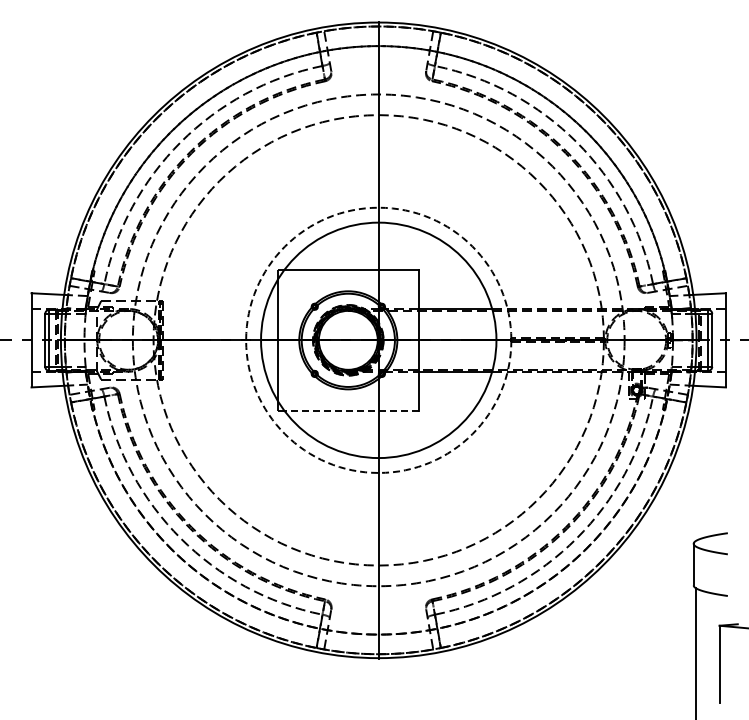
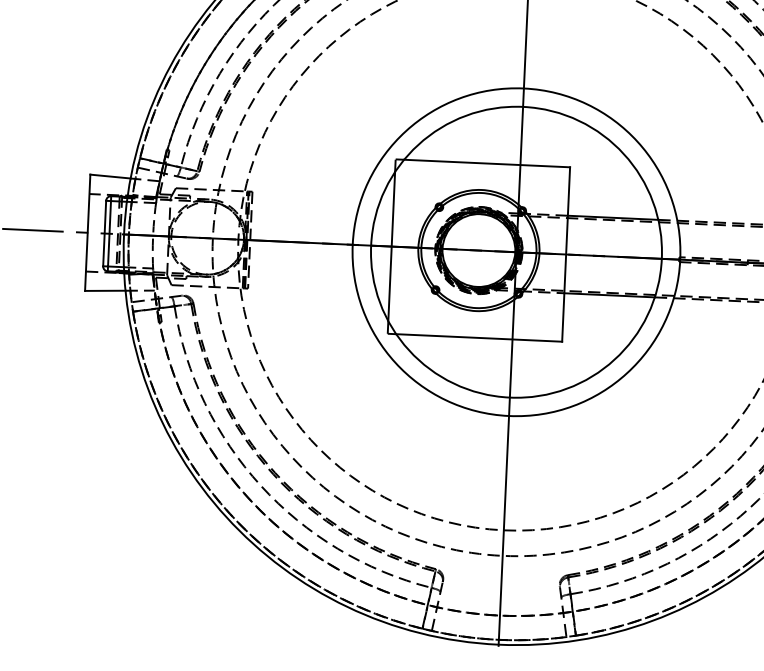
circle: (378, 339) -> (516, 251), dashed -> solid
line: (351, 410) -> (478, 337), dashed -> solid

